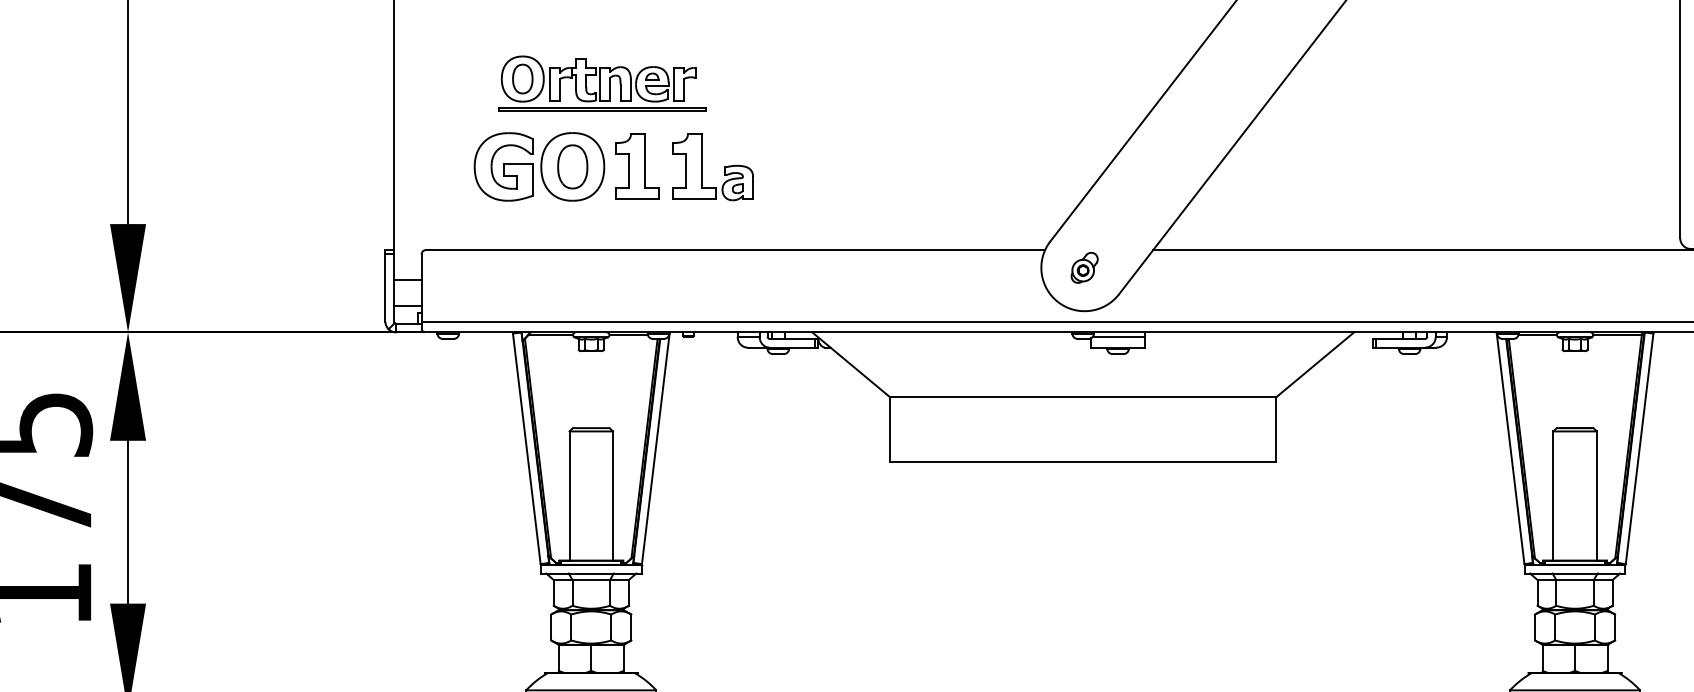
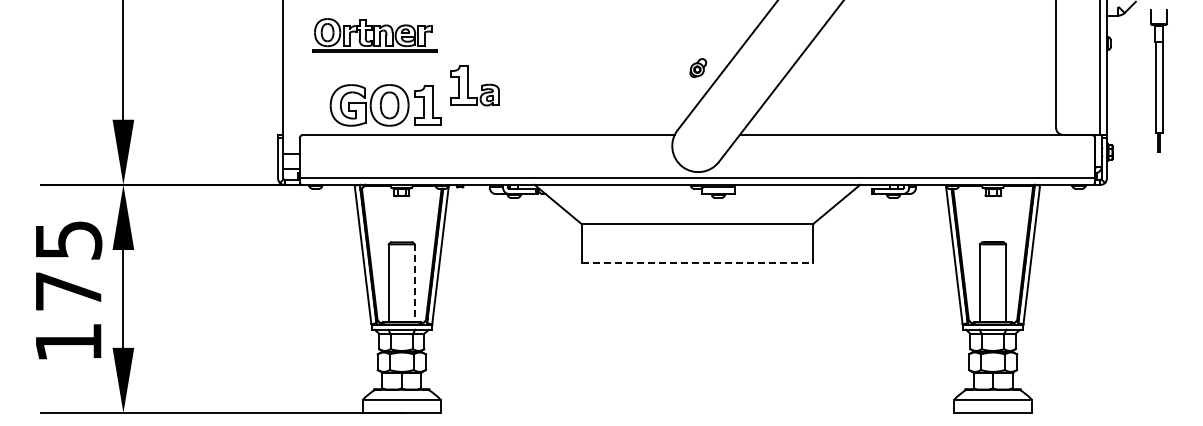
part: (600, 83) -> (374, 35), moved
part: (565, 167) -> (385, 105), moved
part: (1085, 266) -> (698, 67), moved
line: (1083, 463) -> (697, 263), solid -> dashed
line: (612, 496) -> (414, 283), solid -> dashed

